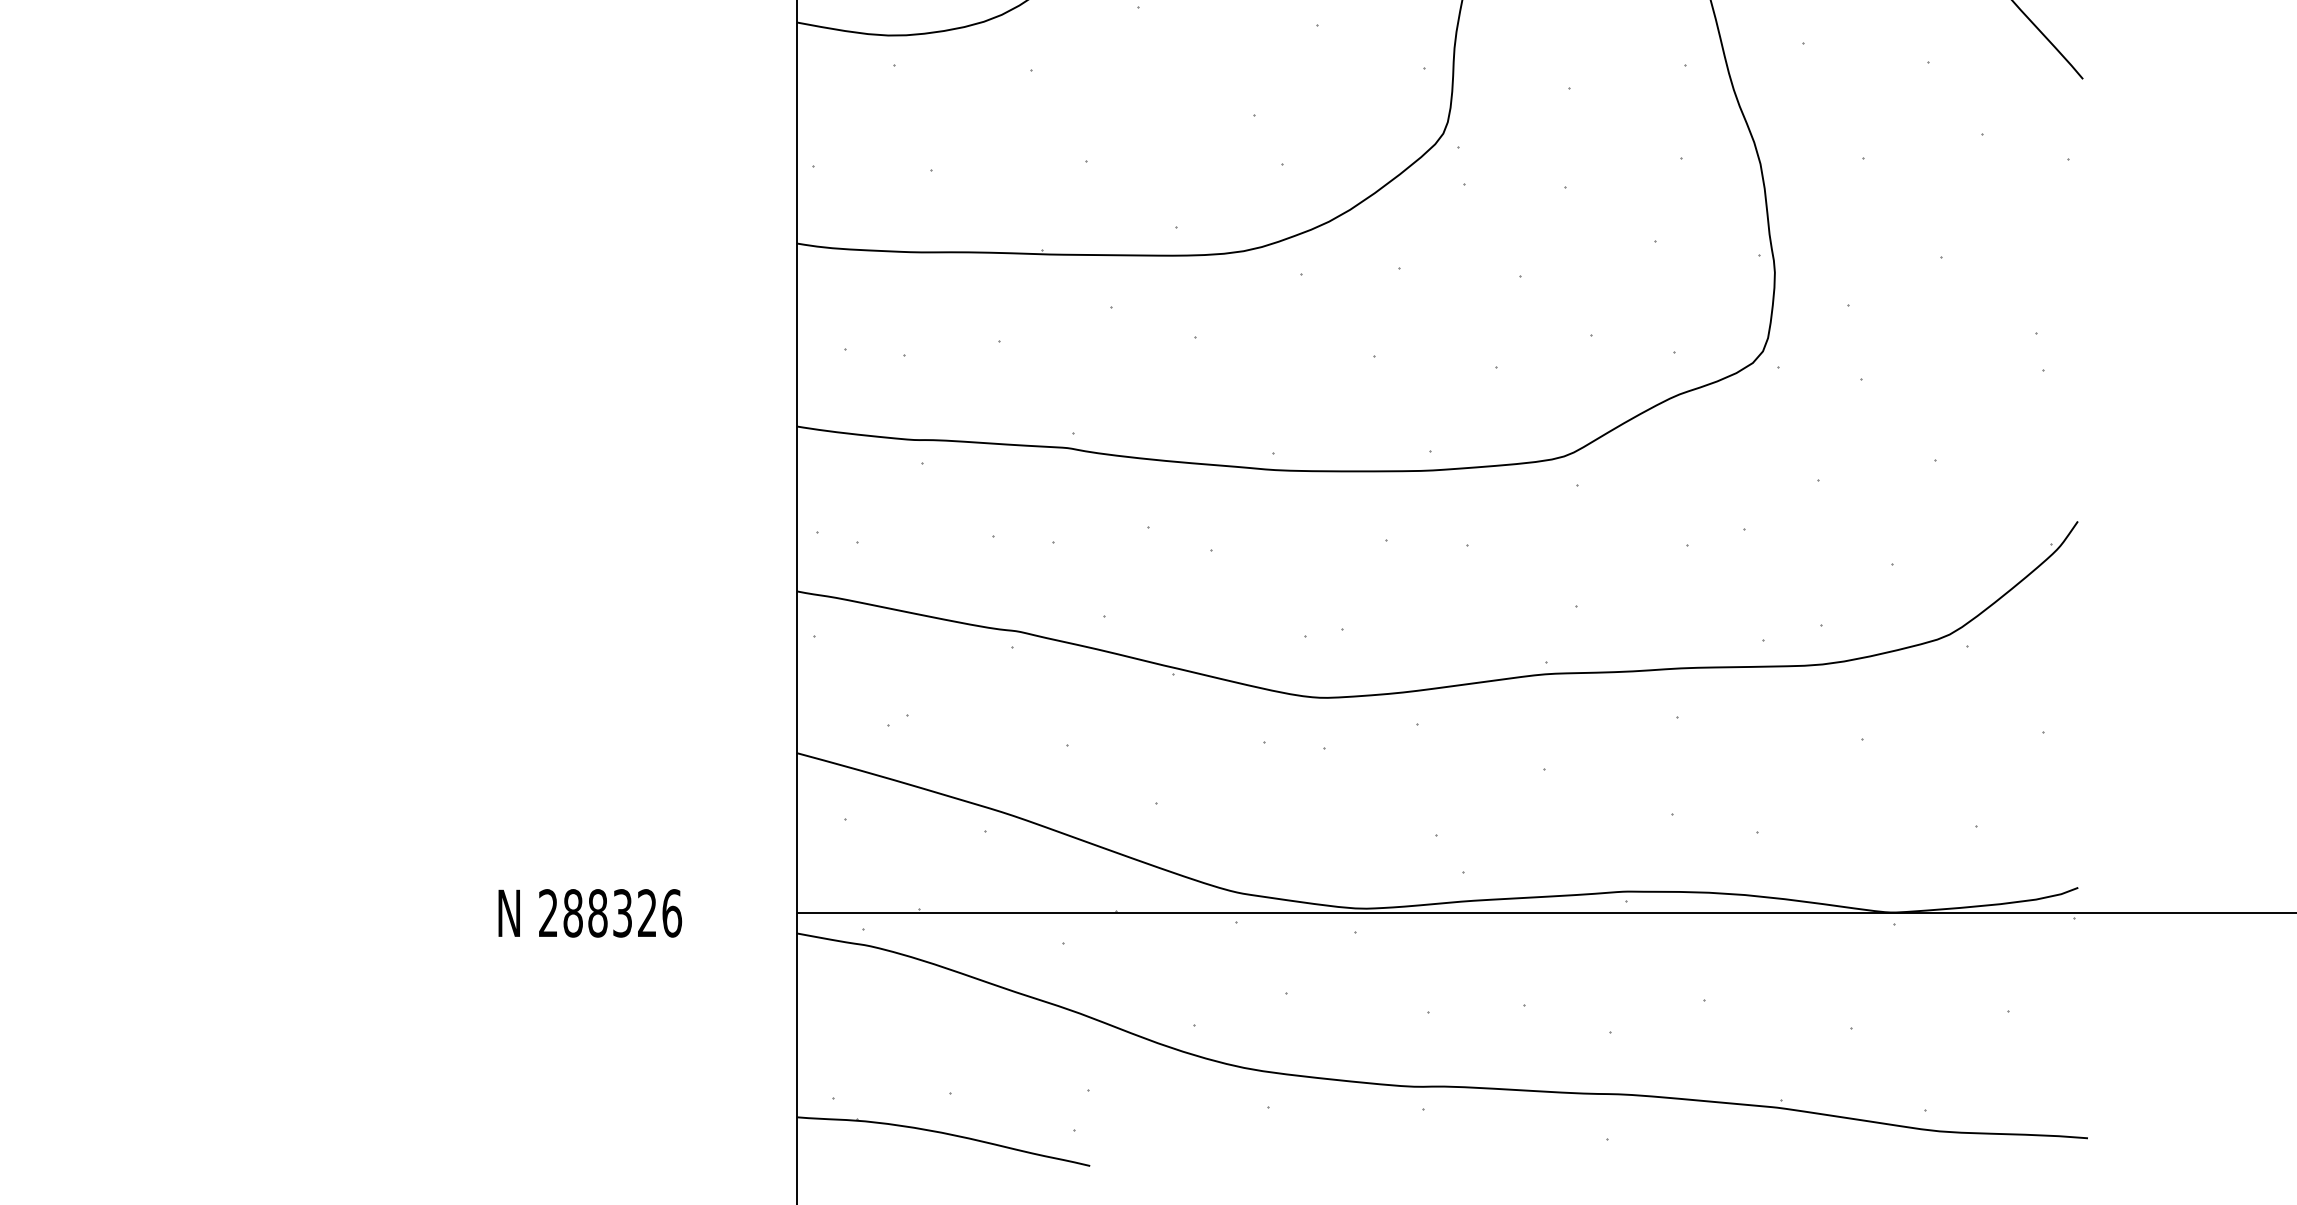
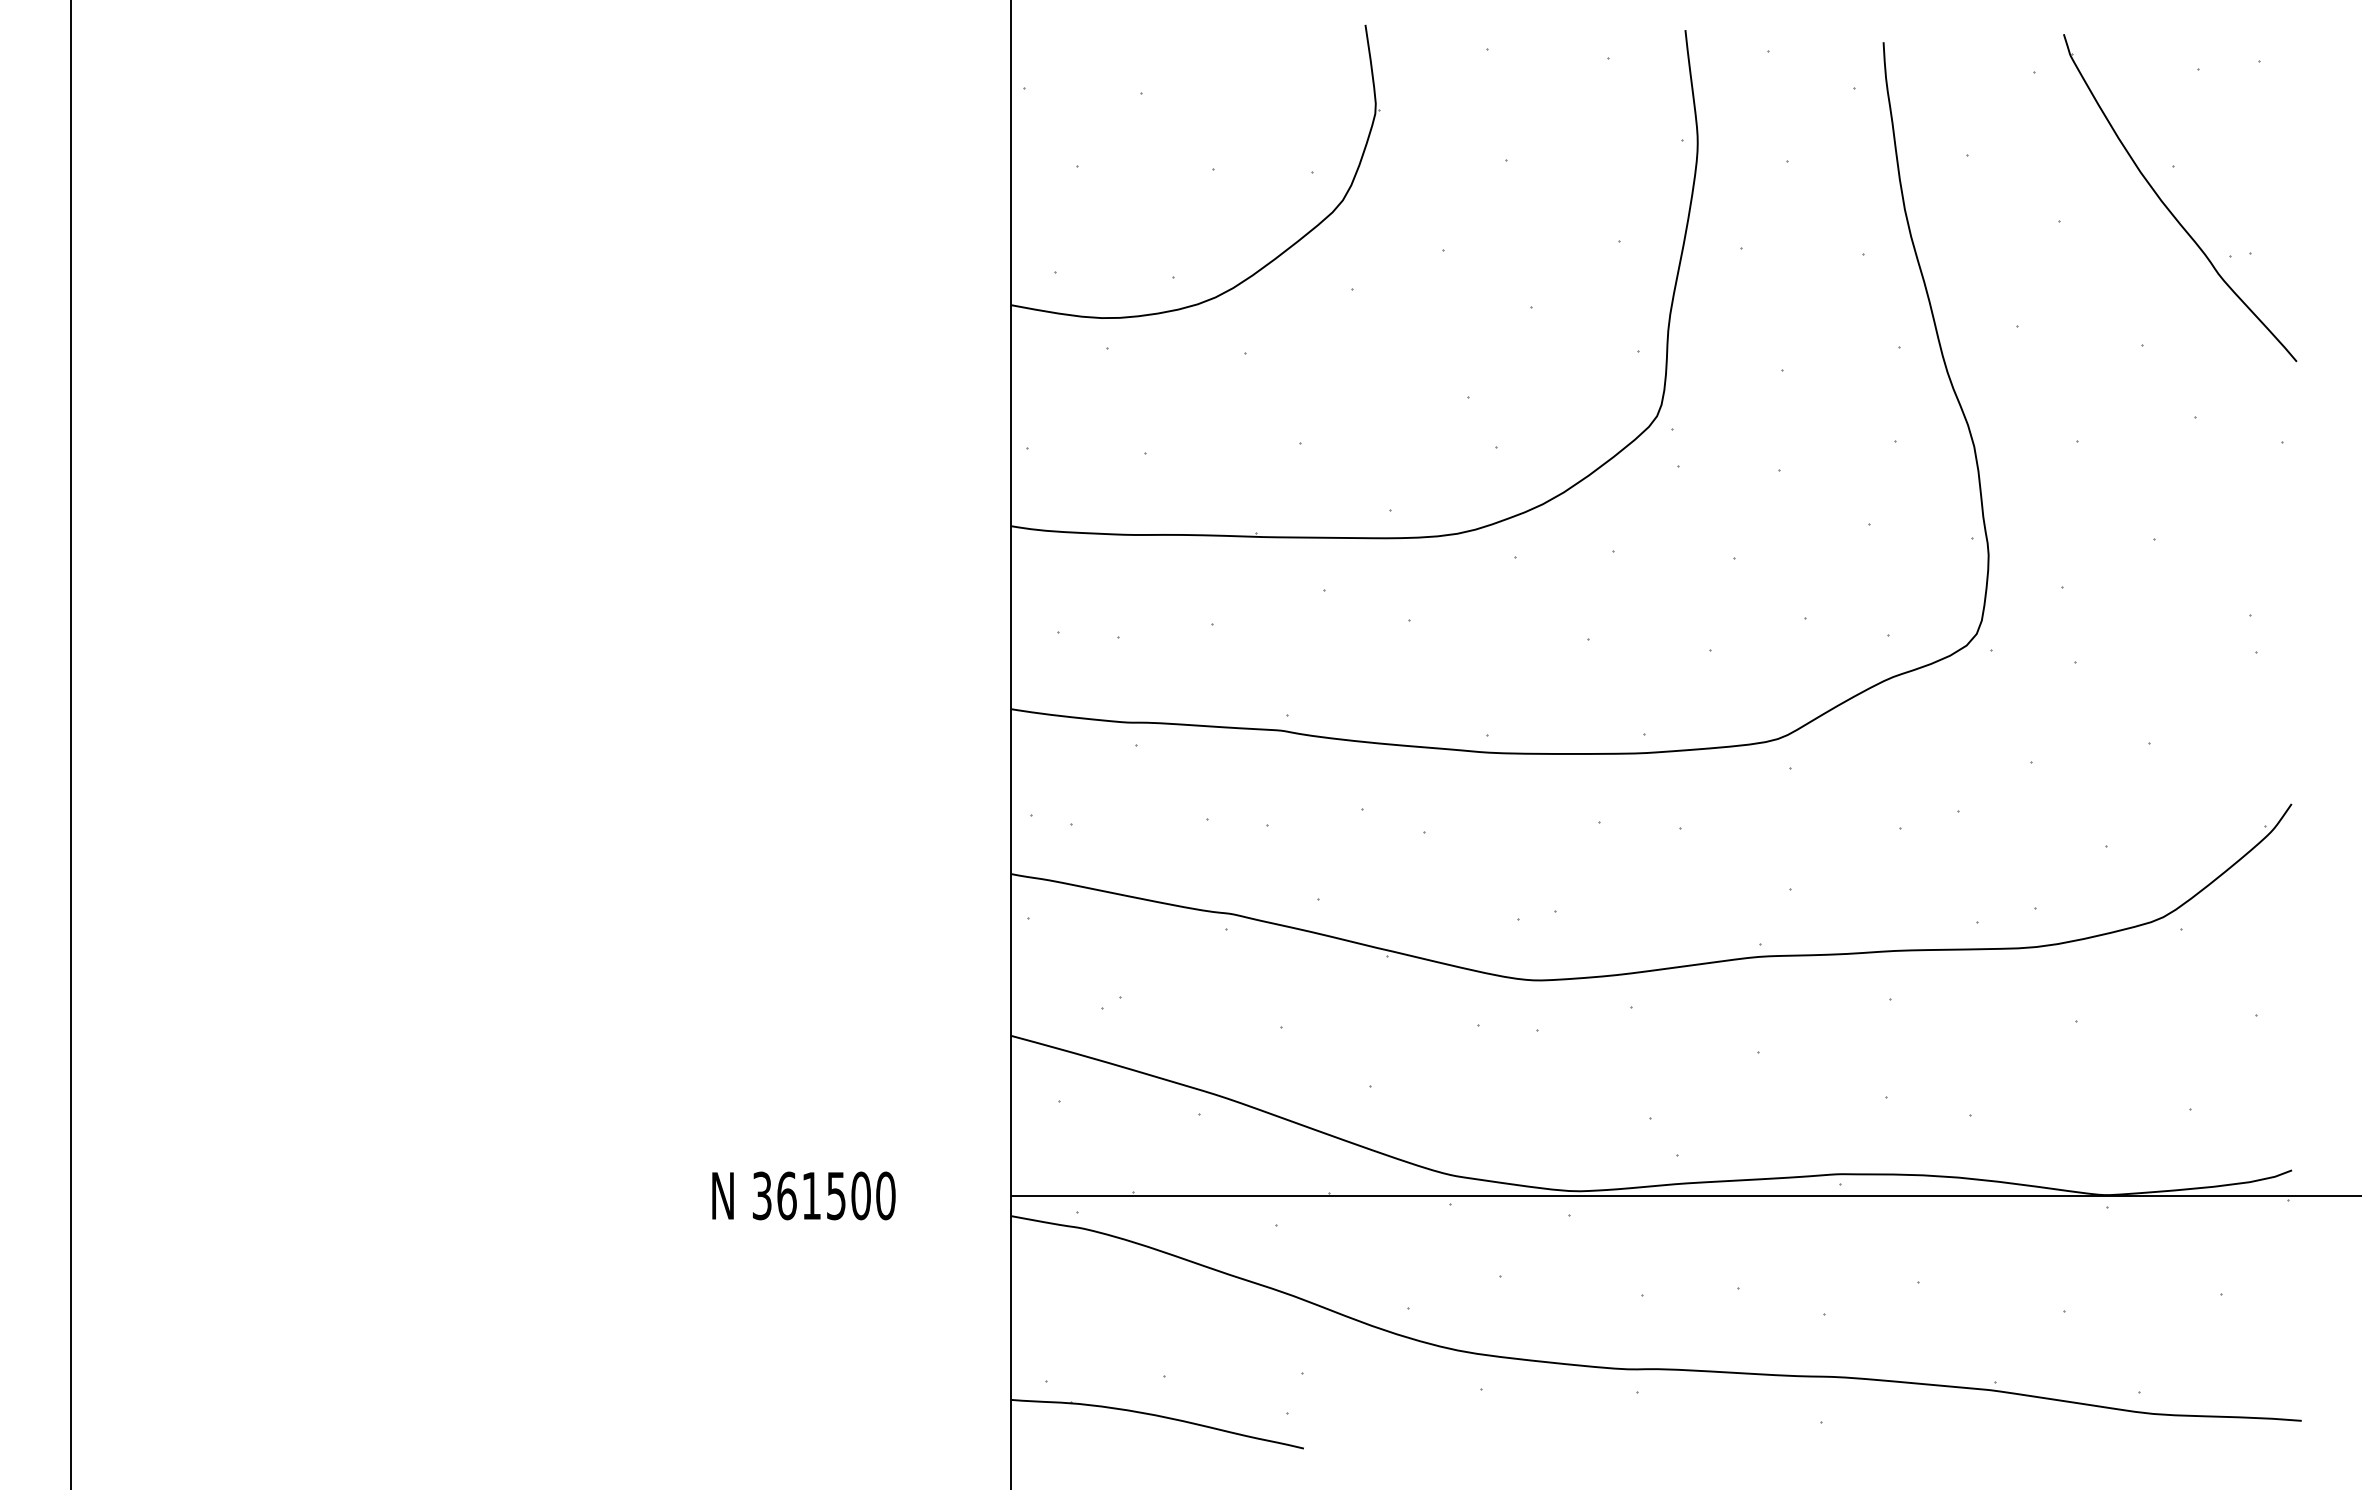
text: (609, 912) -> (823, 1195), 288326 -> 361500

